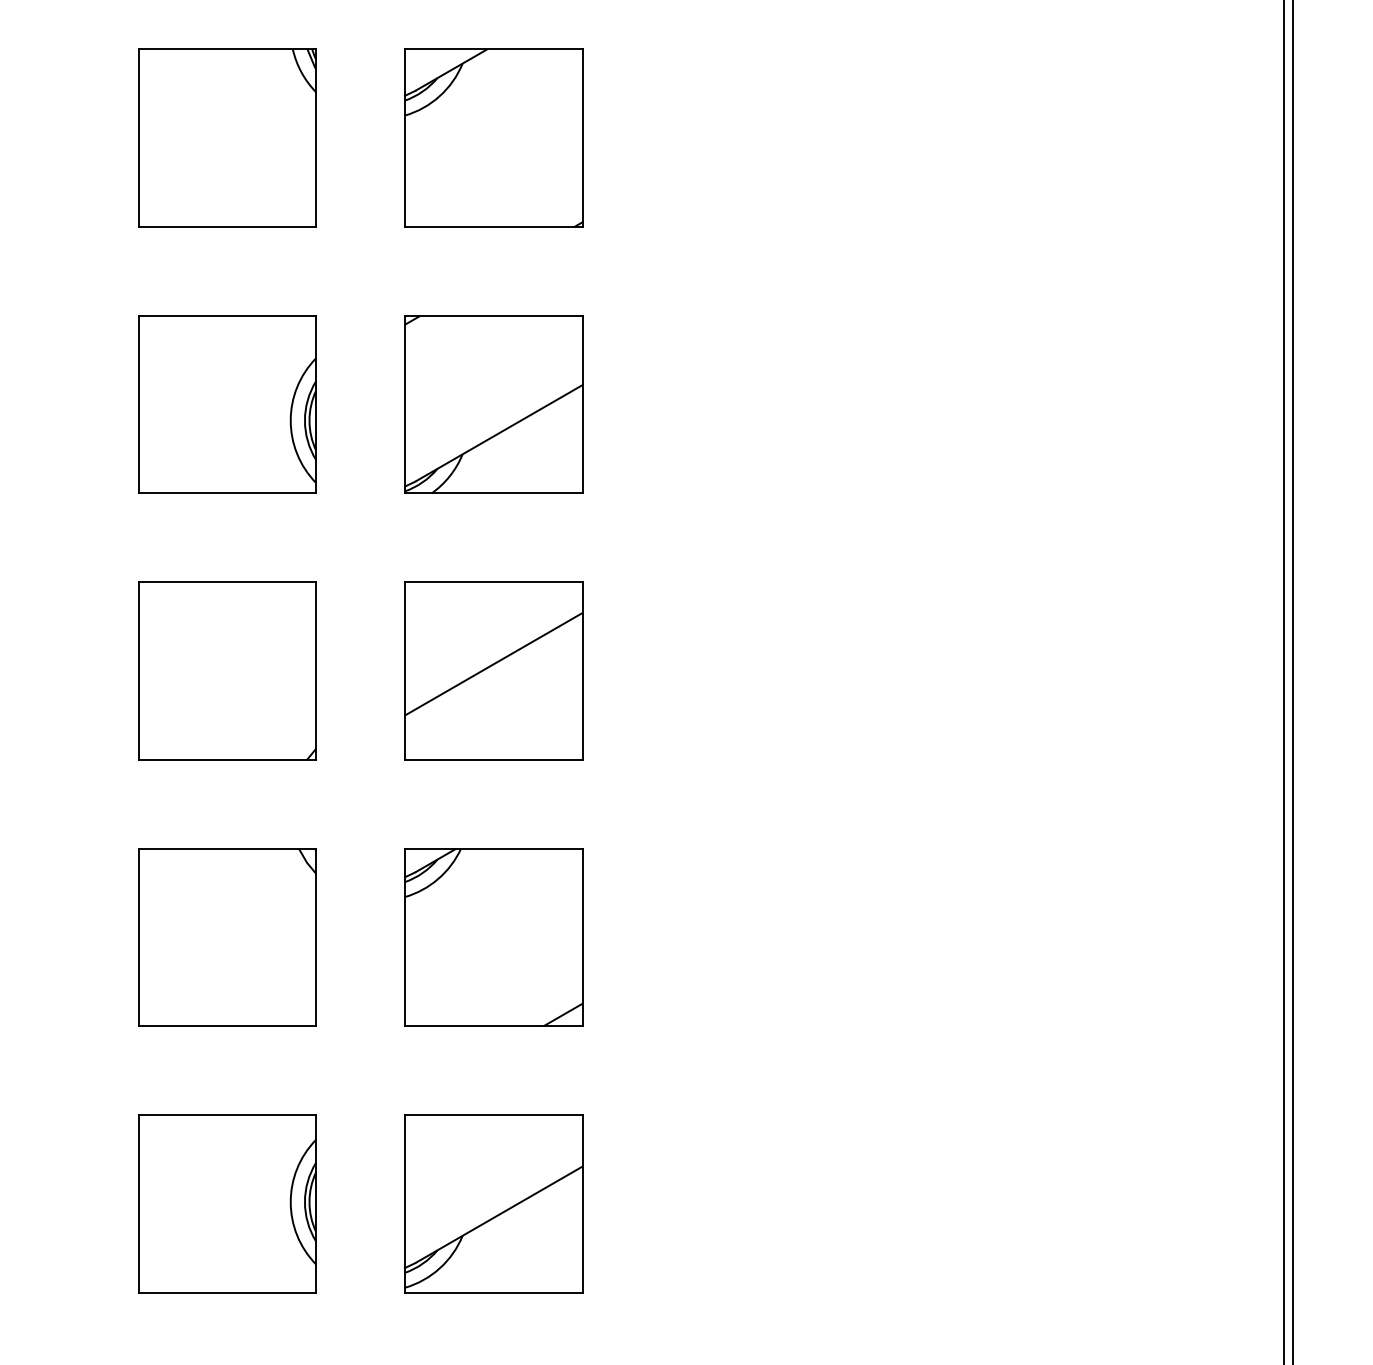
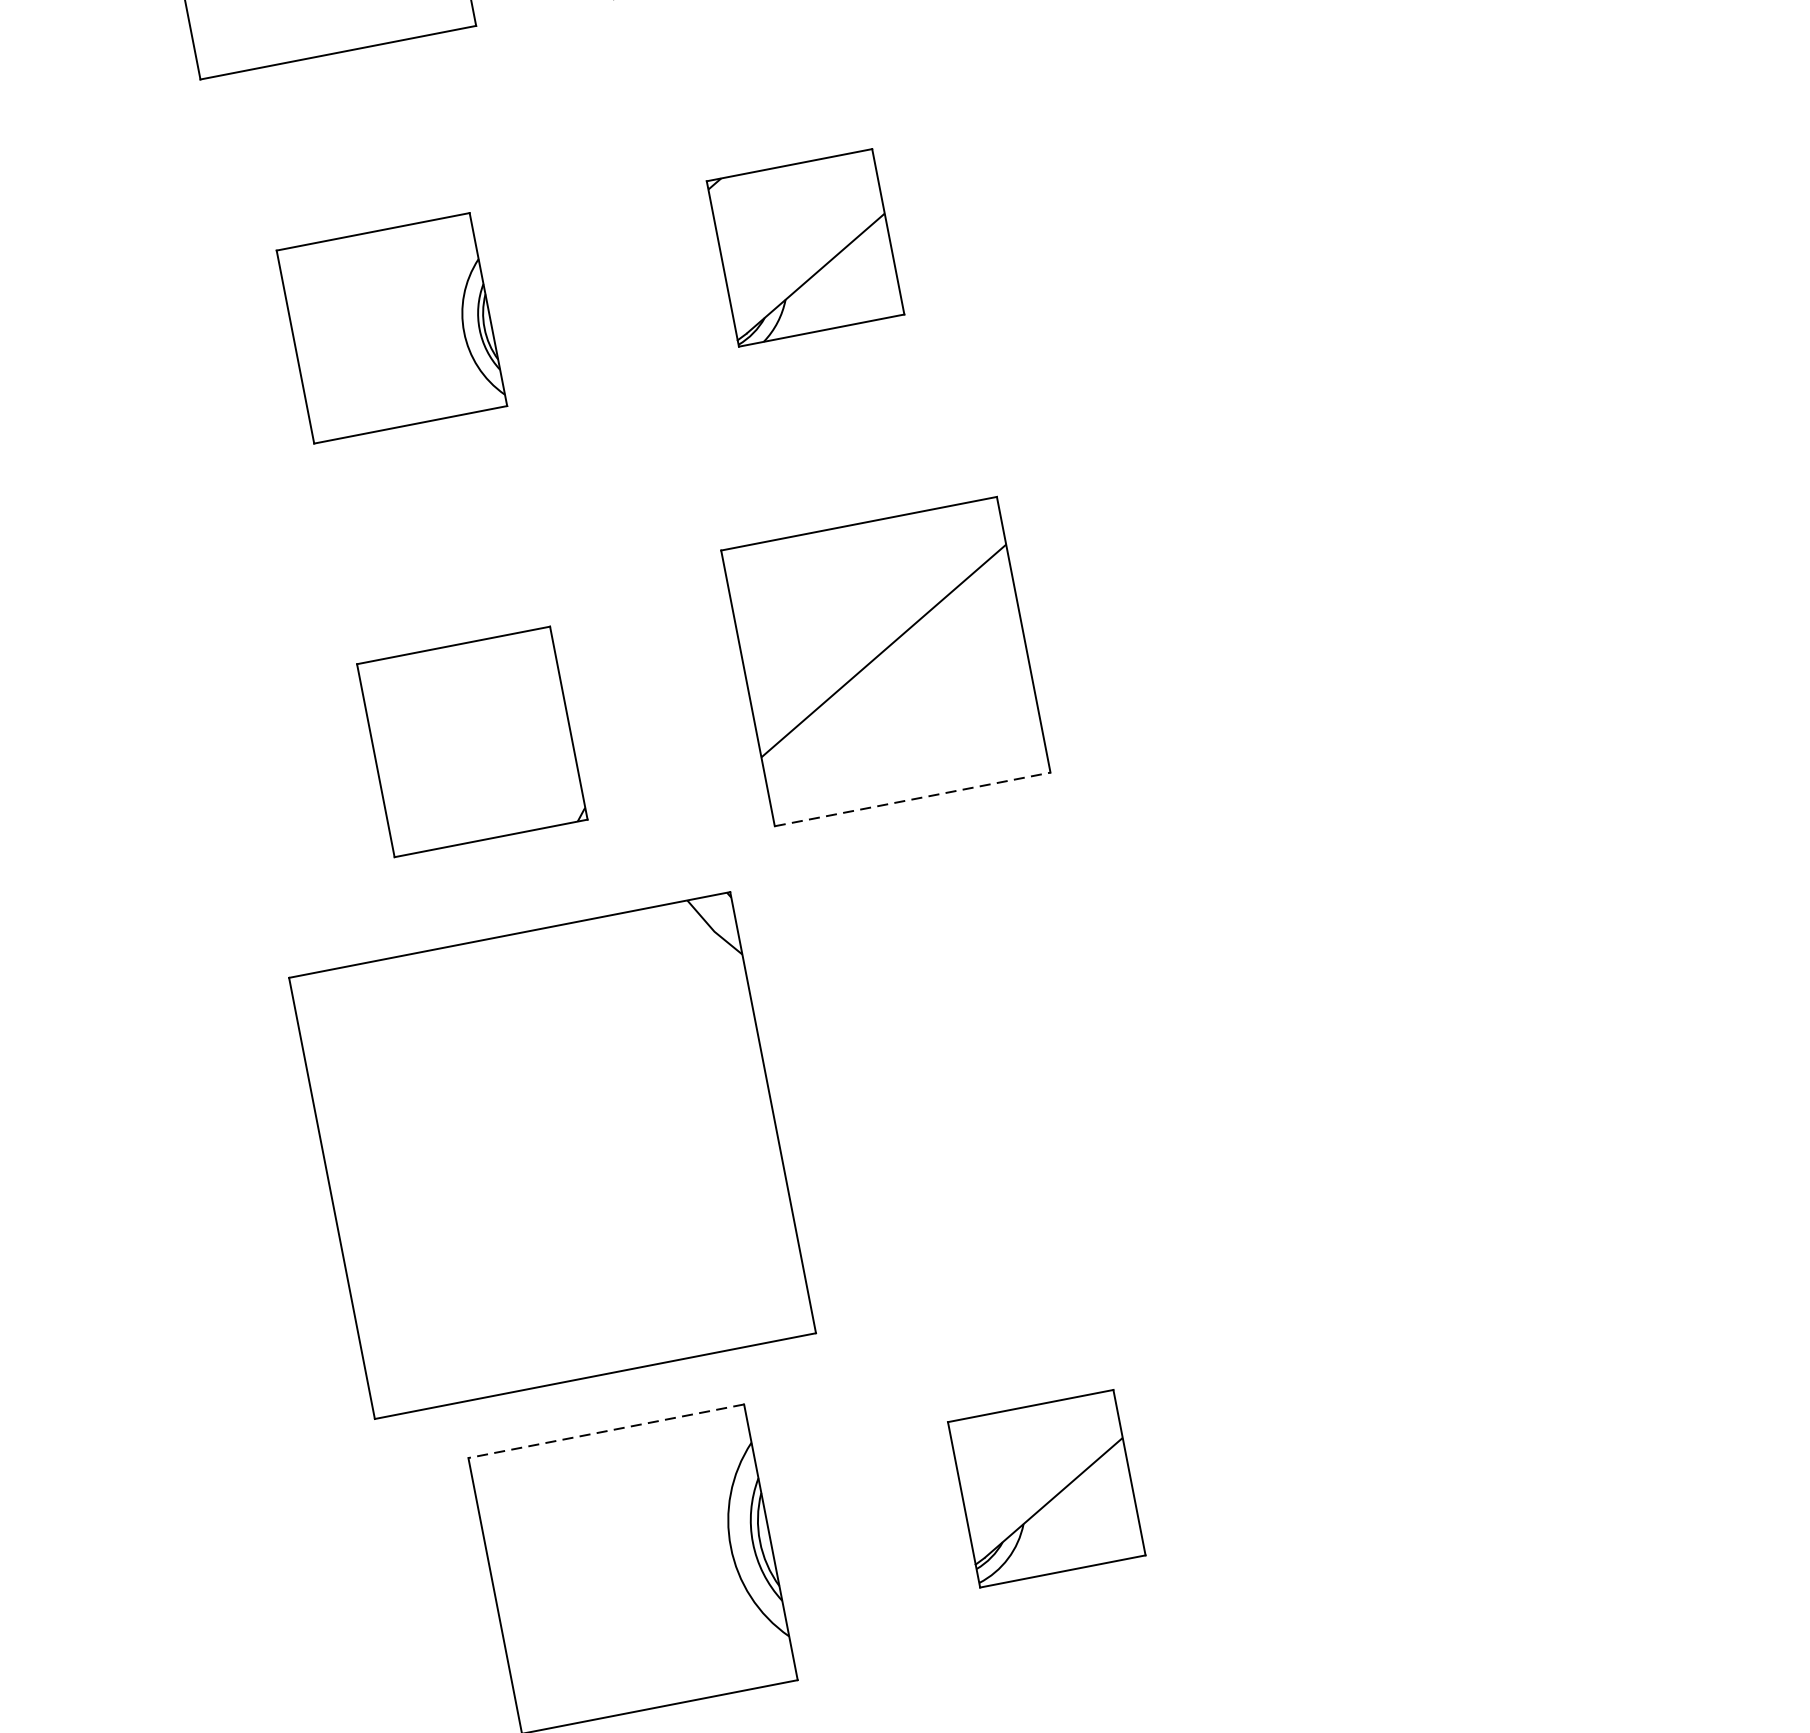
part: (227, 404) -> (392, 328), size x0.7
part: (493, 404) -> (804, 247), size x0.6
part: (227, 670) -> (472, 741), size x0.7
line: (493, 759) -> (912, 798), solid -> dashed
part: (227, 937) -> (552, 1155), size x1.6
part: (493, 937) -> (965, 1075), removed
line: (227, 1115) -> (606, 1431), solid -> dashed
part: (493, 1203) -> (1046, 1488), size x0.6

